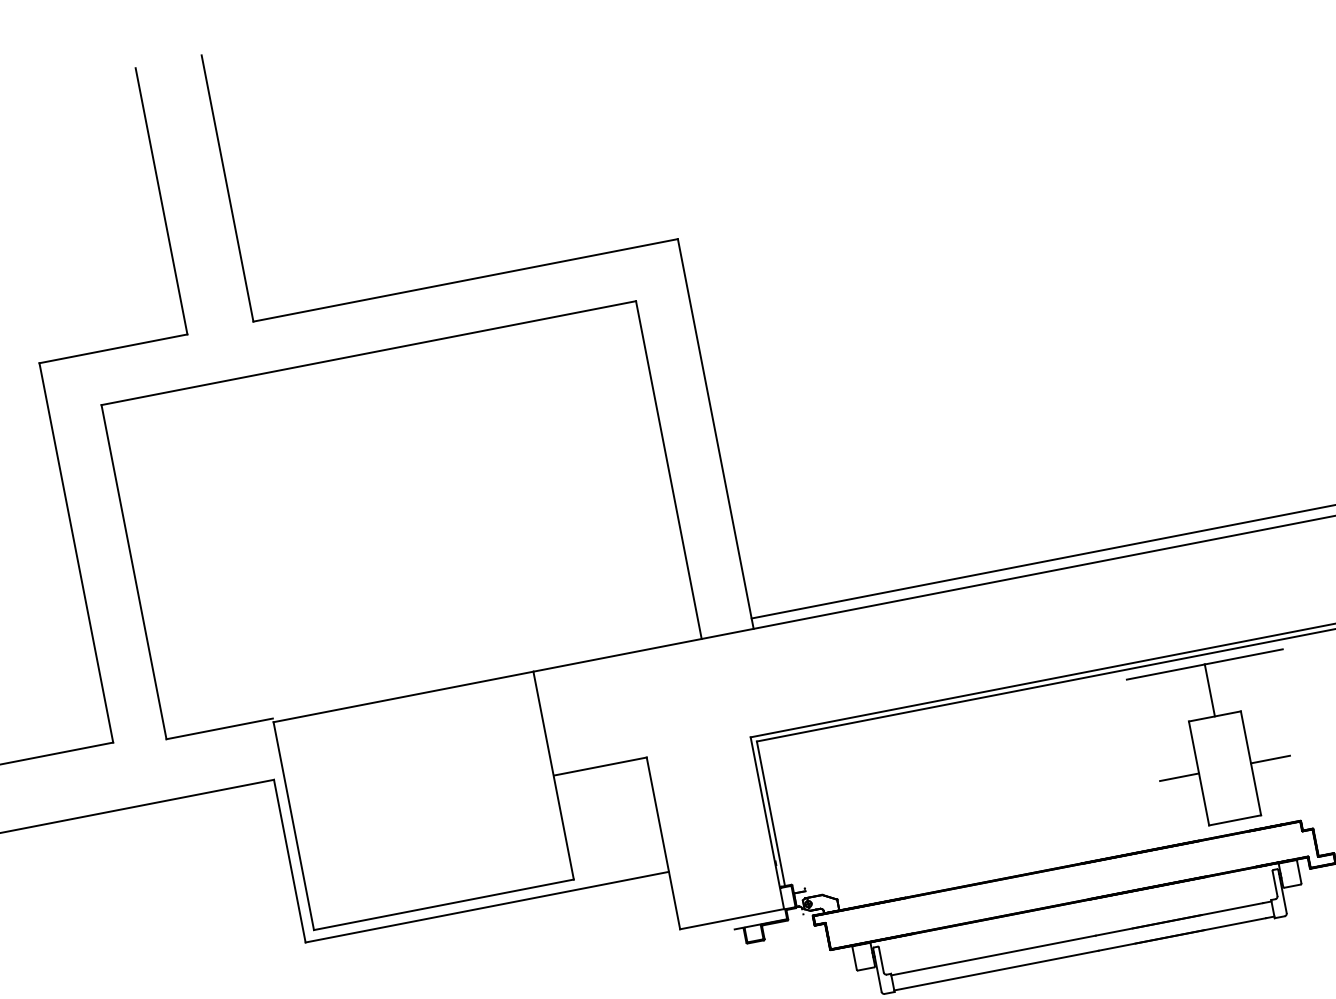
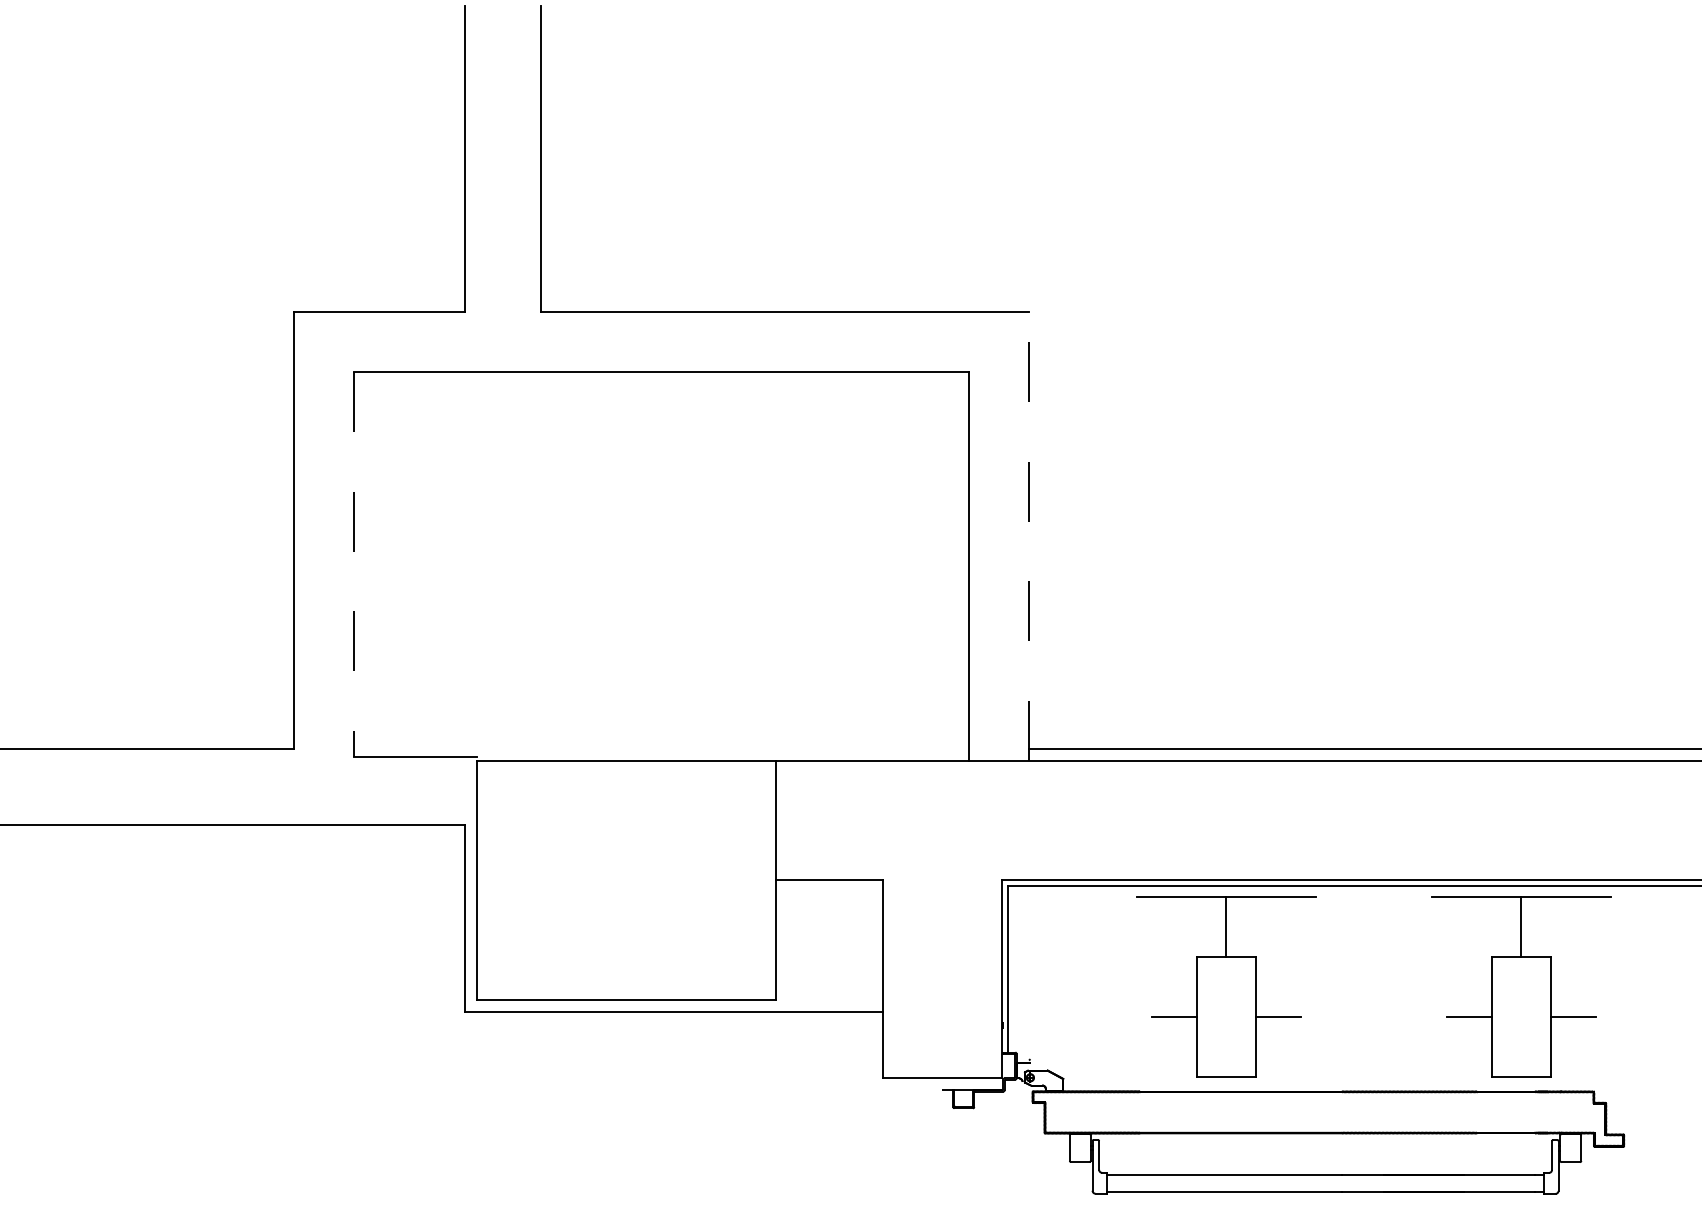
line: (715, 433) -> (1028, 536), solid -> dashed
line: (134, 572) -> (354, 564), solid -> dashed
part: (963, 791) -> (1226, 986), added

